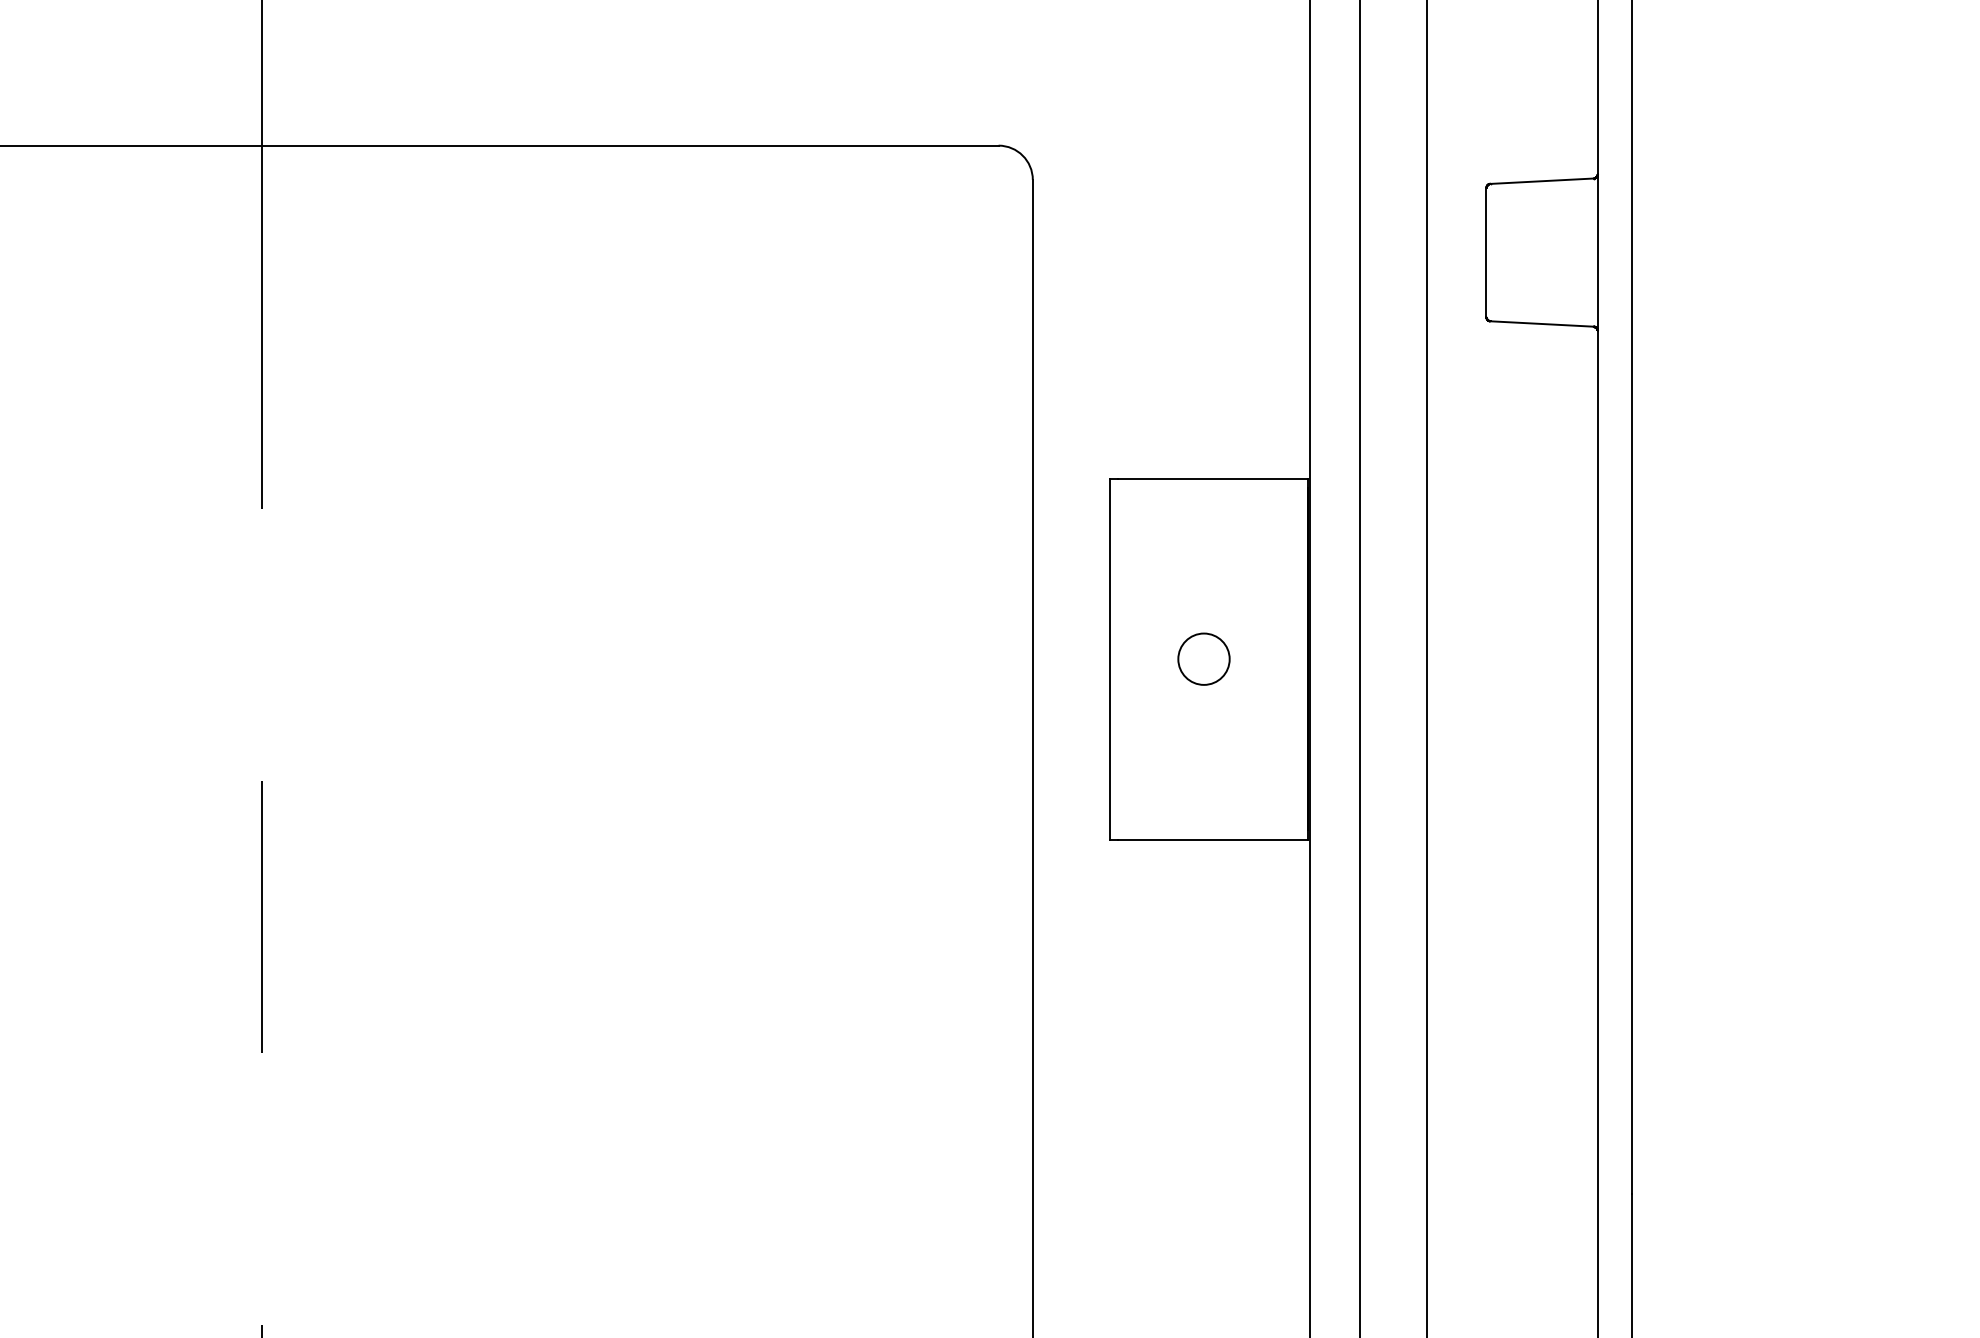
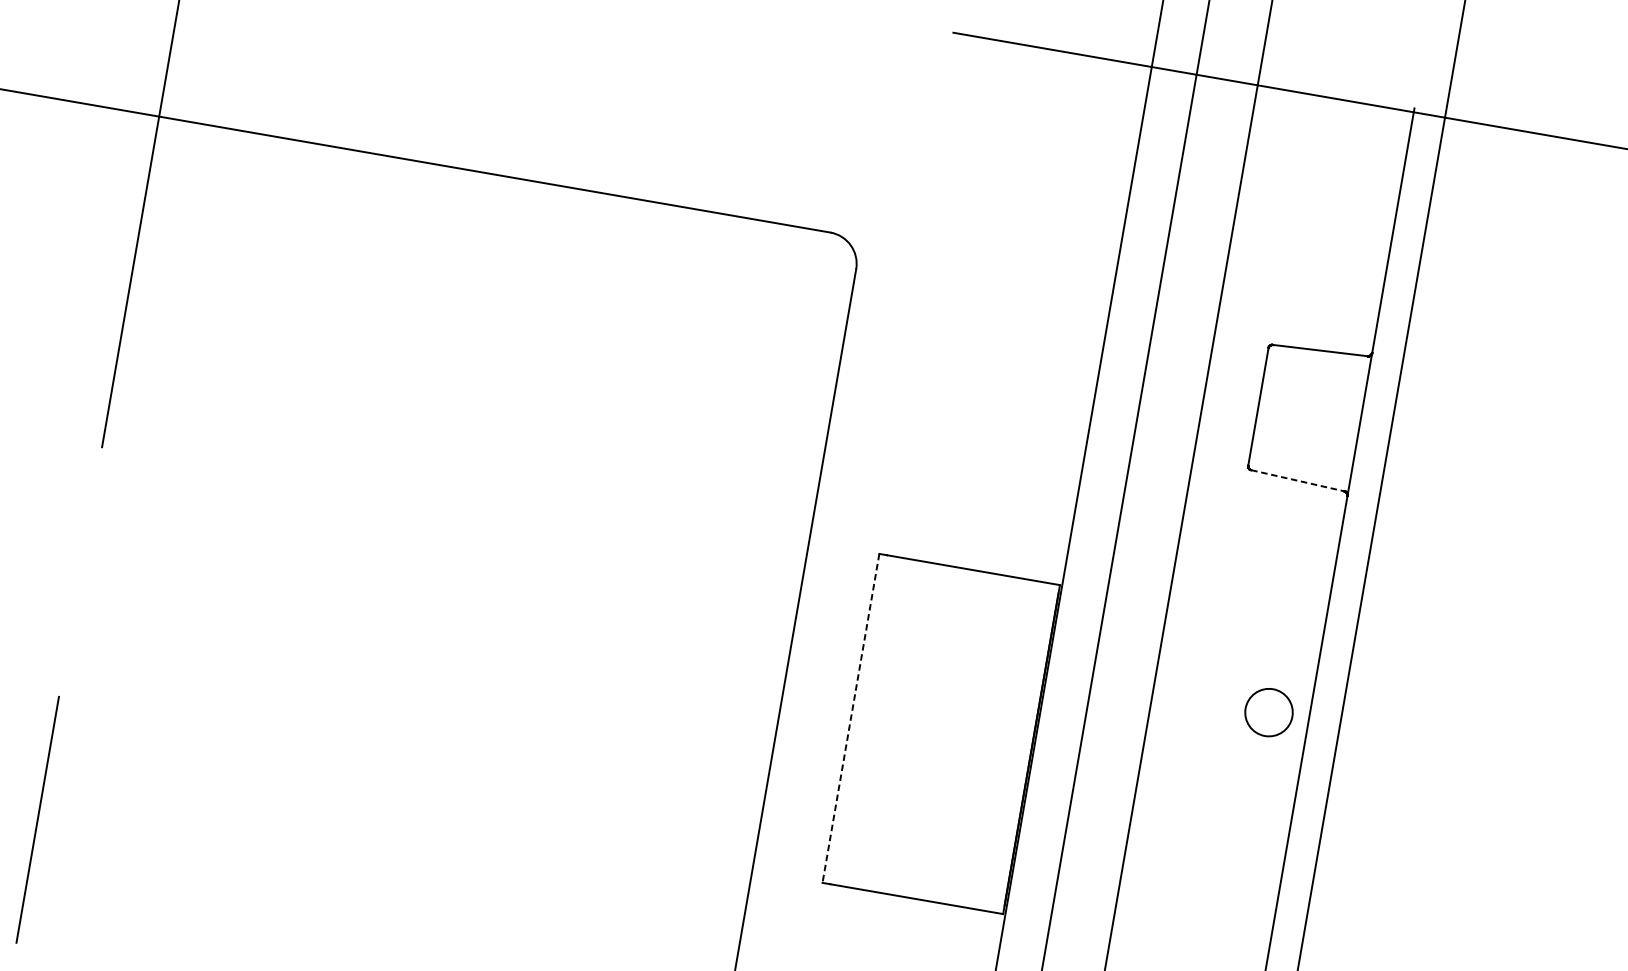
line: (1542, 324) -> (1298, 481), solid -> dashed
circle: (1203, 658) -> (1268, 711), moved
line: (1109, 659) -> (850, 718), solid -> dashed

